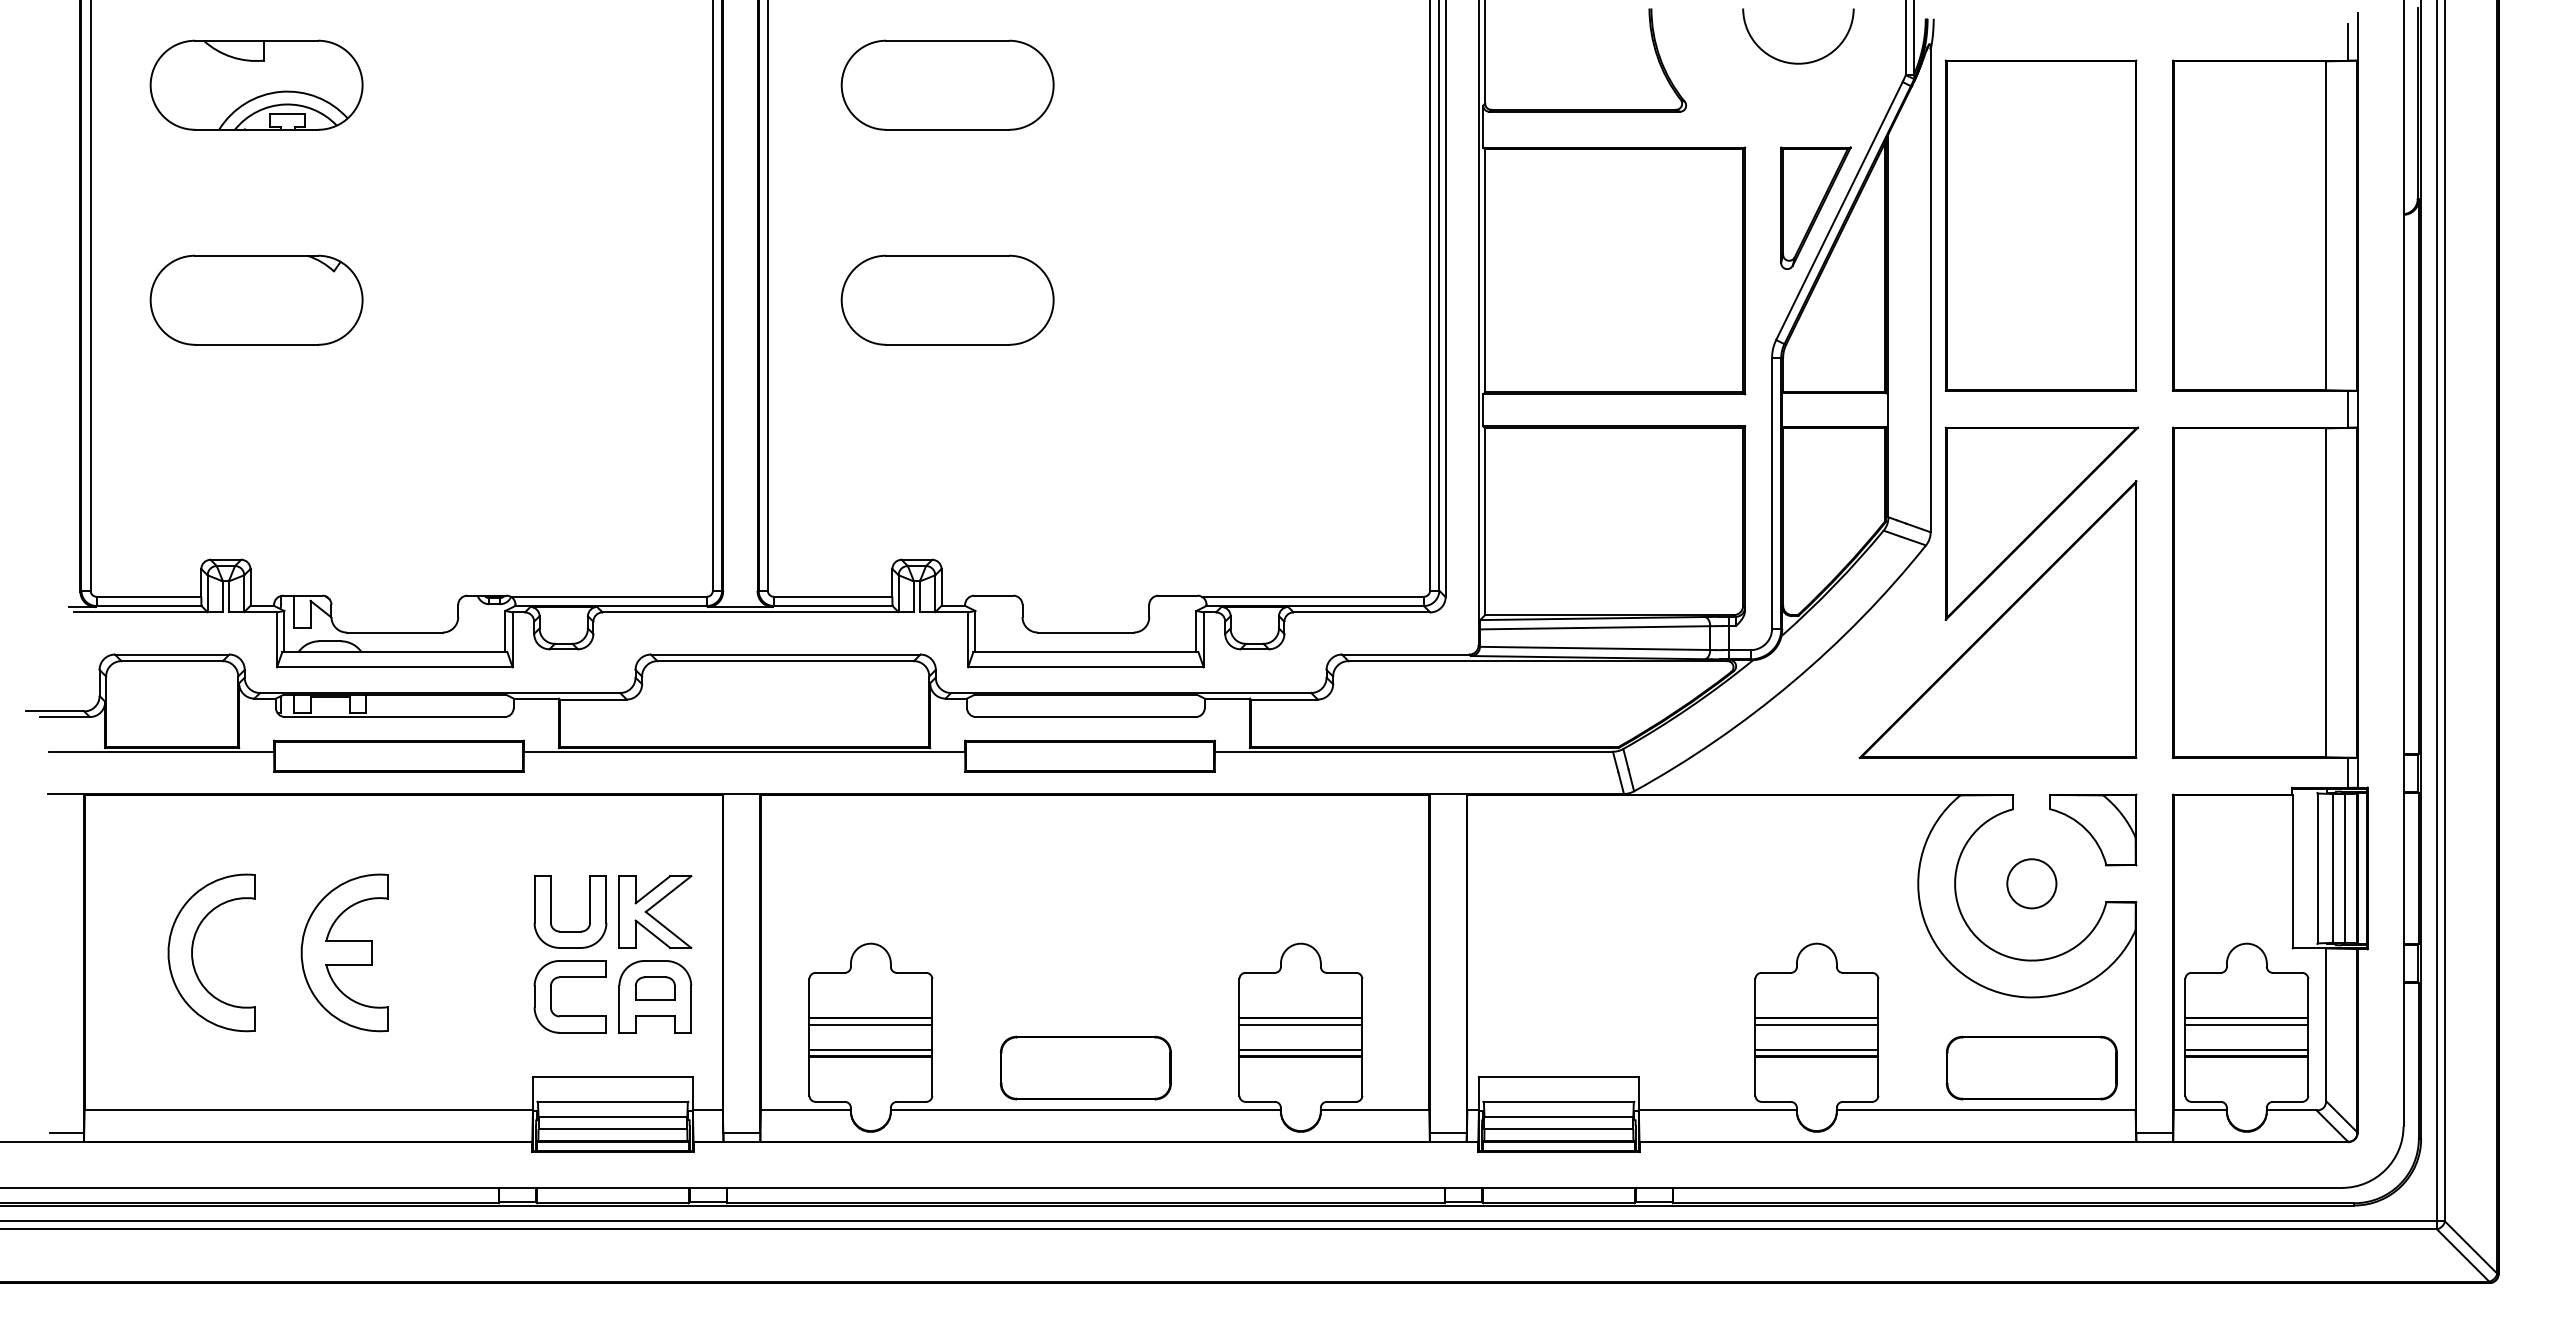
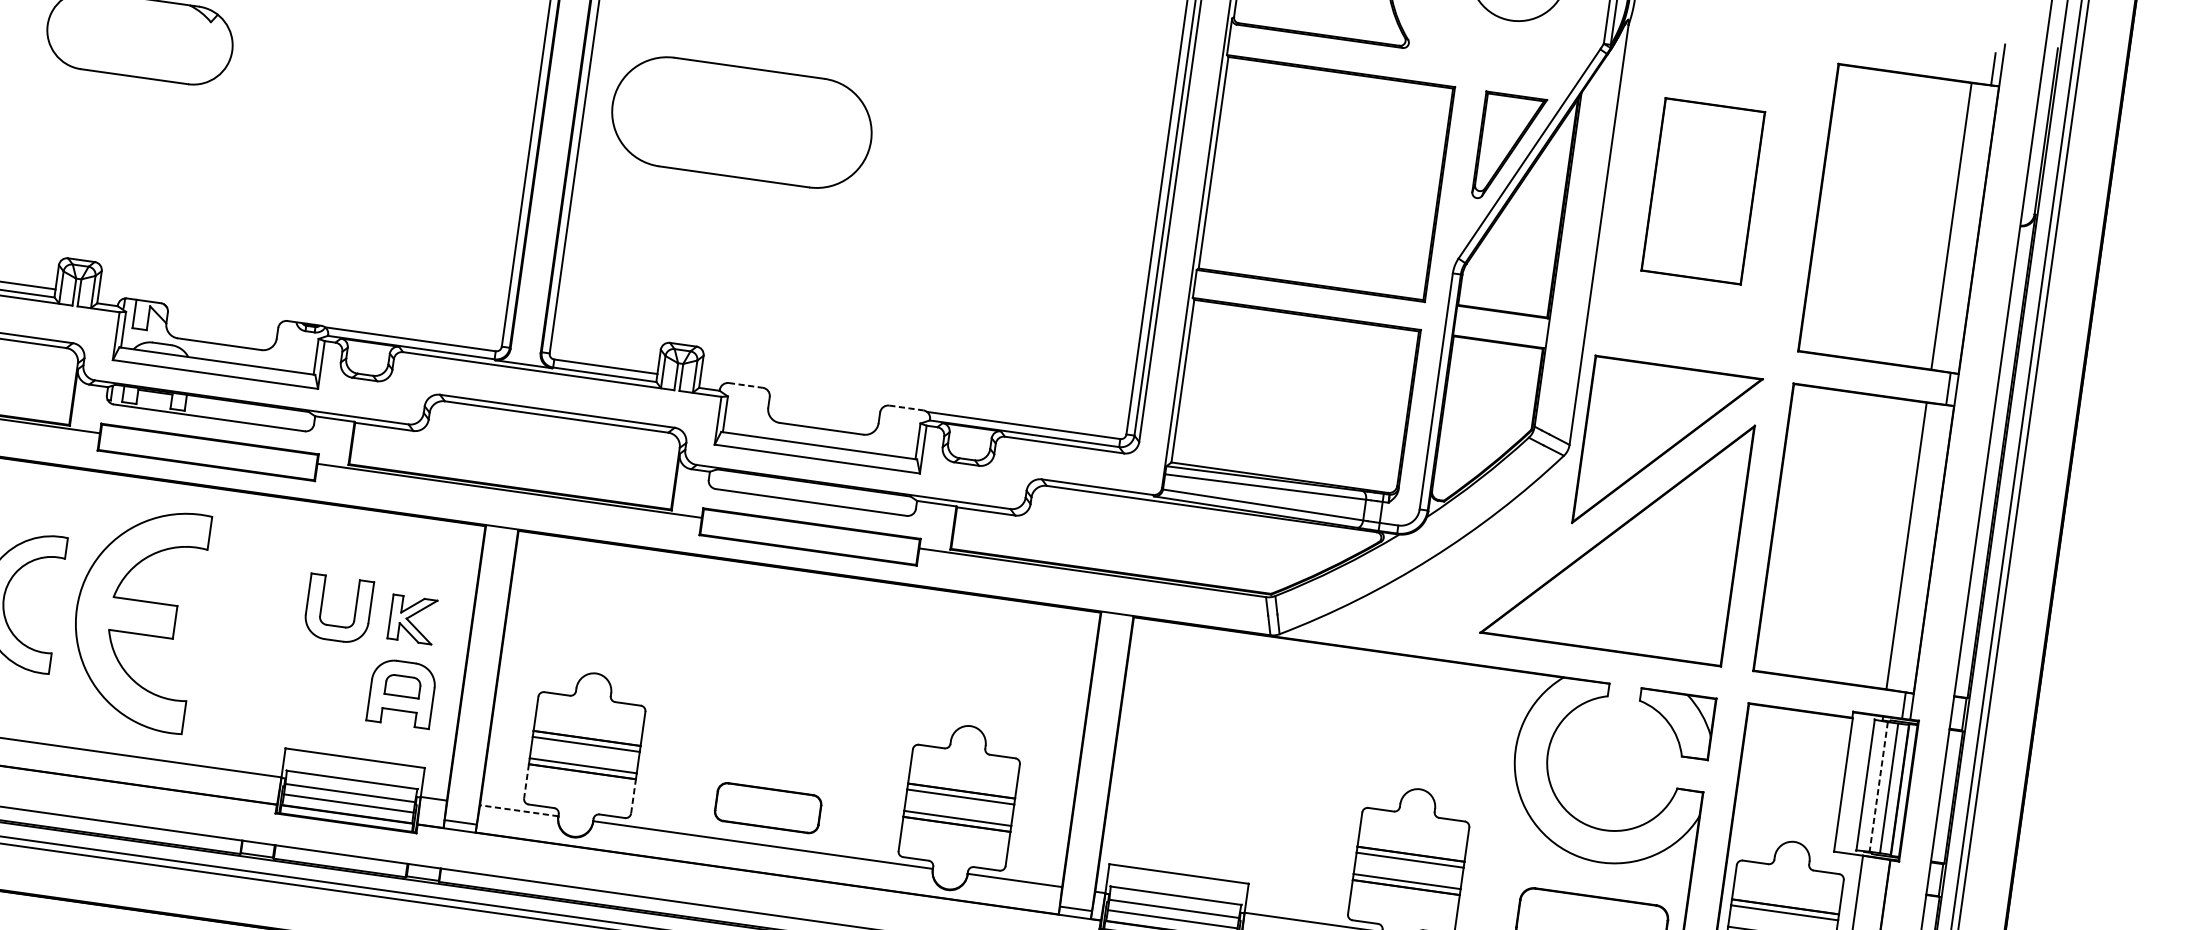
part: (2040, 225) -> (1702, 191), size x0.6
part: (947, 299) -> (741, 121), size x1.4
line: (994, 595) -> (746, 385), solid -> dashed
line: (1178, 595) -> (906, 407), solid -> dashed
line: (2332, 868) -> (1878, 786), solid -> dashed
circle: (2031, 883) -> (1614, 763), removed
part: (655, 911) -> (412, 619), size x0.7
part: (344, 952) -> (136, 616), size x1.6
part: (551, 996) -> (311, 680), removed
part: (1085, 1067) -> (767, 807), size x0.7
line: (809, 1076) -> (526, 781), solid -> dashed
line: (932, 1076) -> (633, 796), solid -> dashed
line: (805, 1110) -> (518, 810), solid -> dashed

